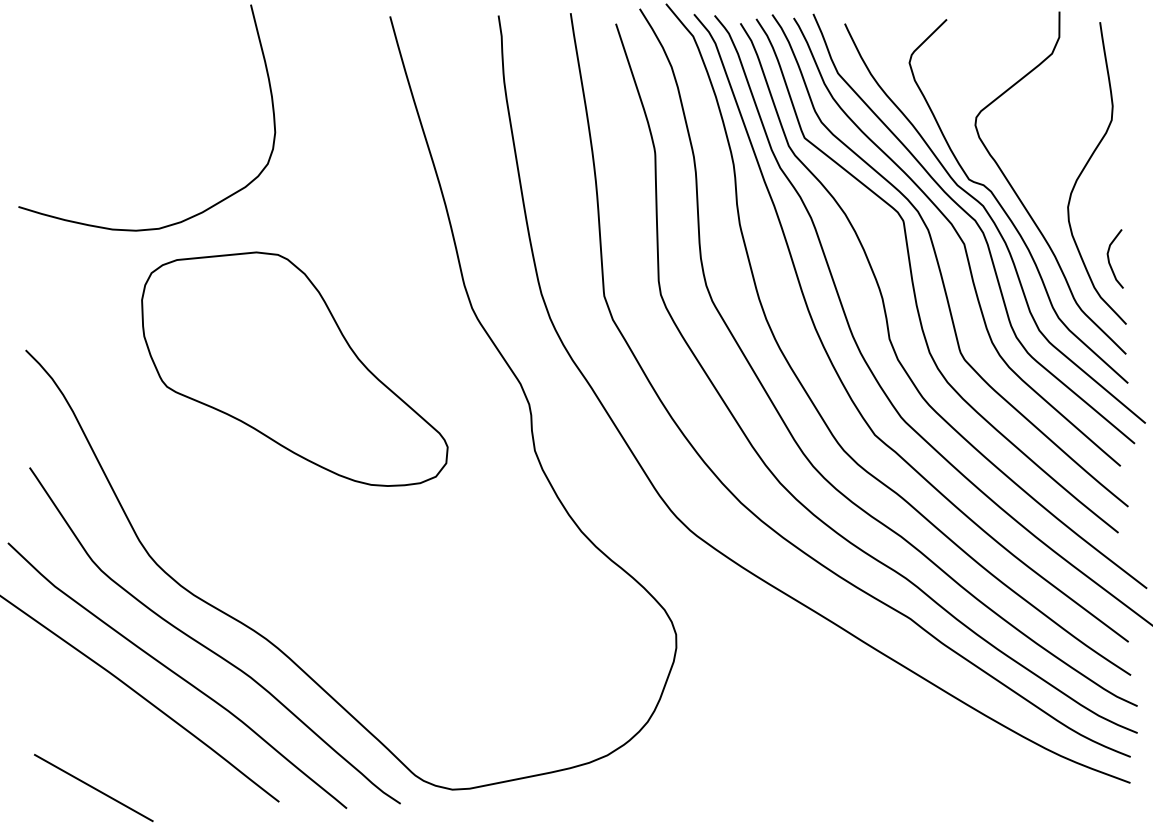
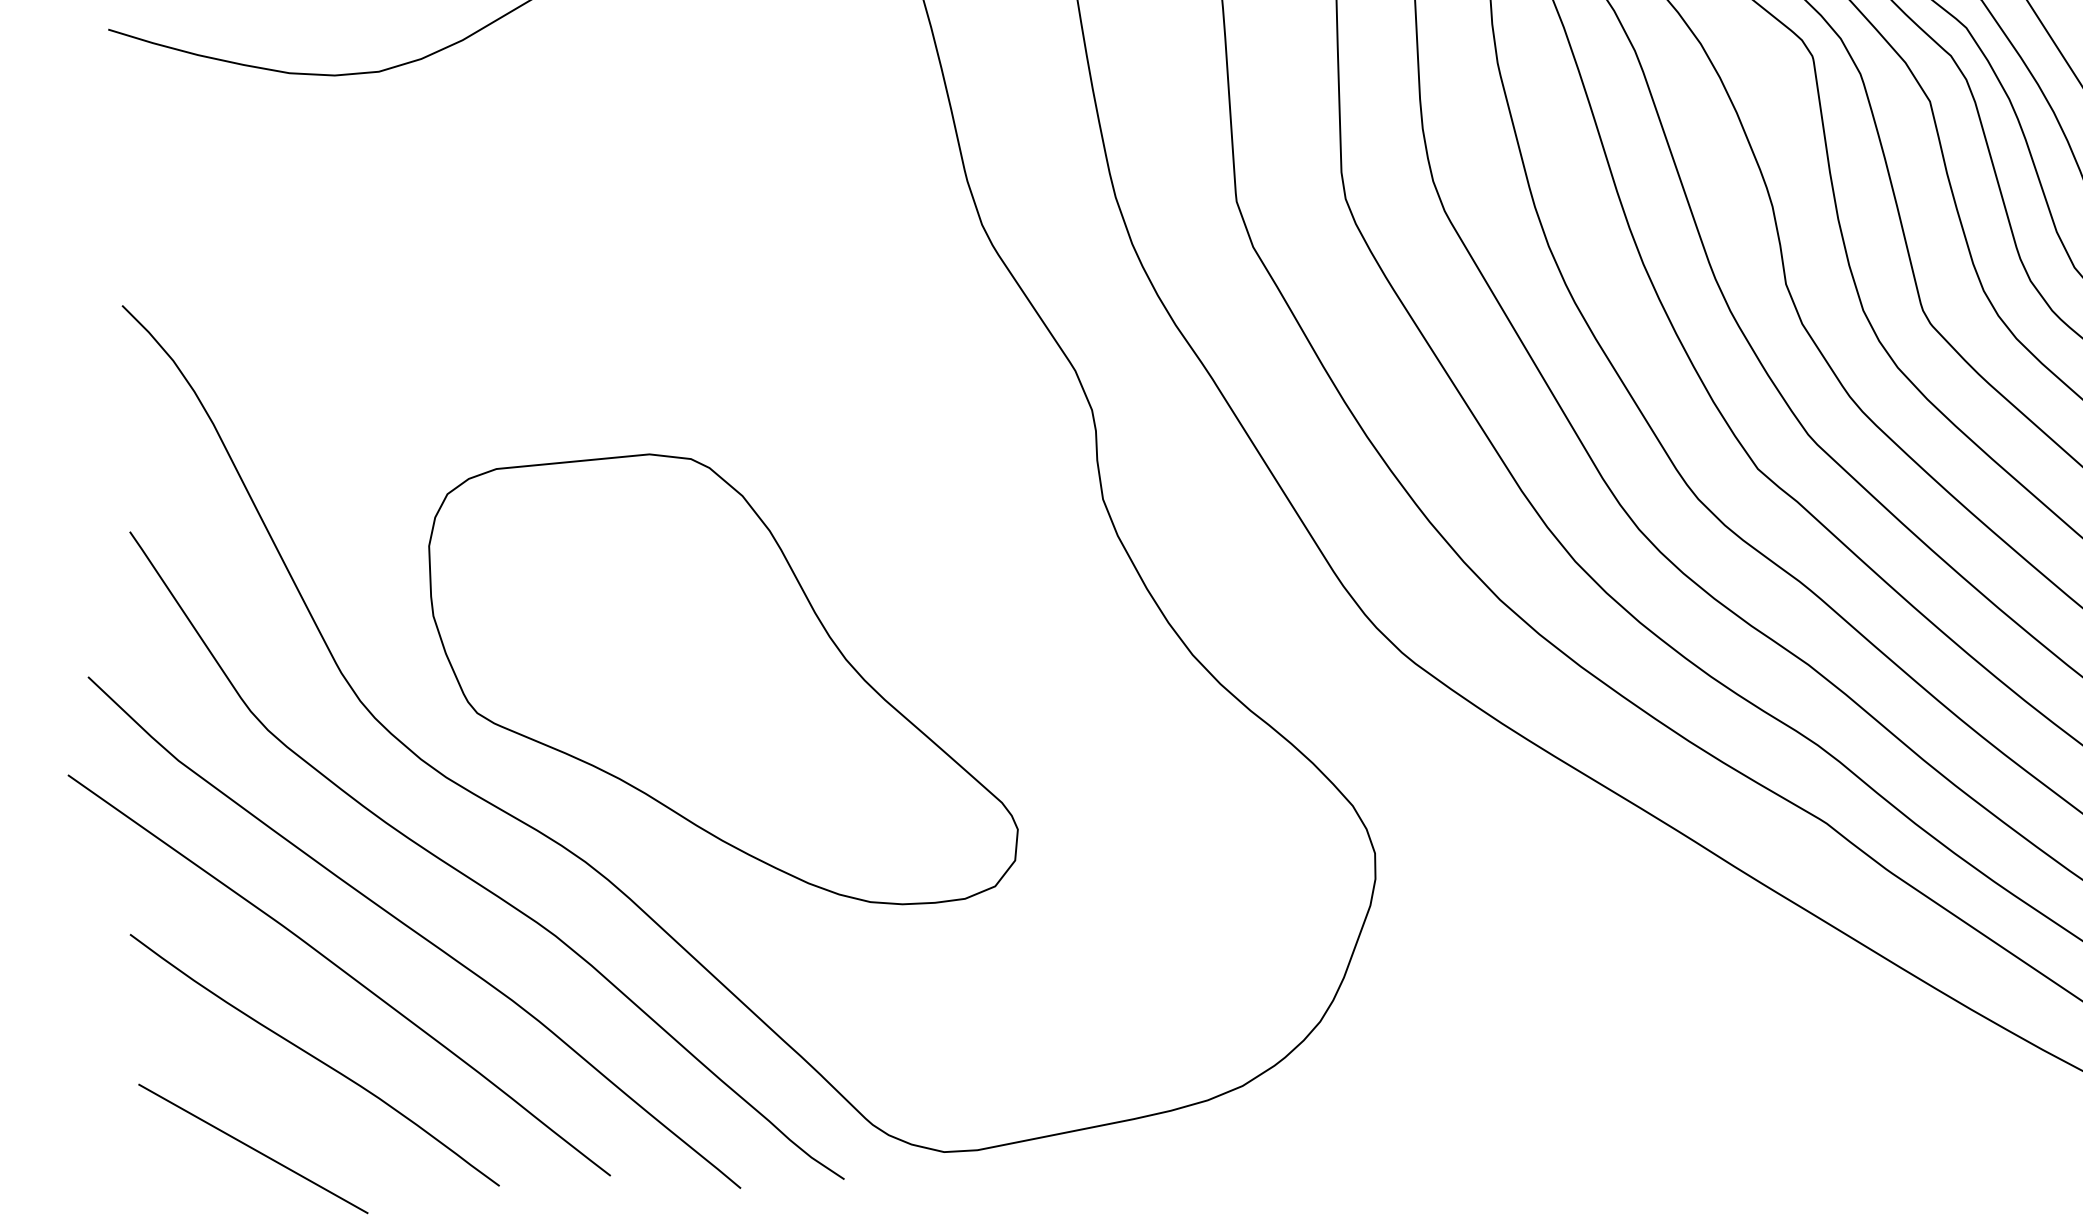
part: (294, 368) -> (722, 677), moved
curve: (125, 741) -> (314, 1059), added

